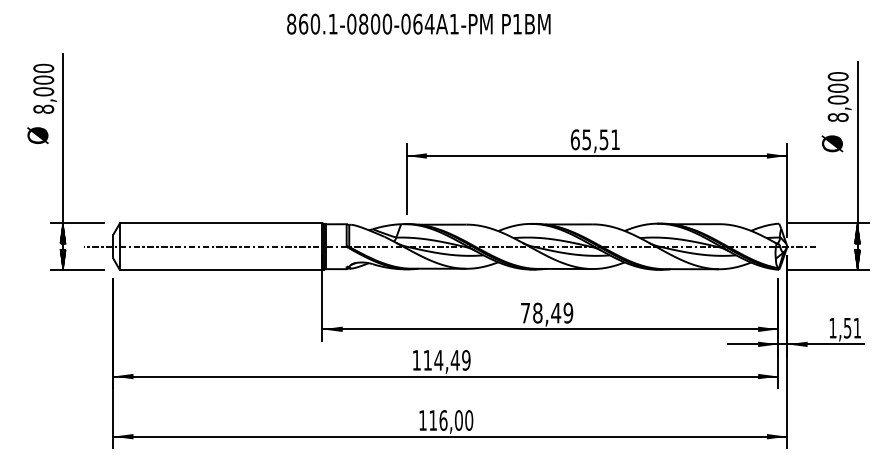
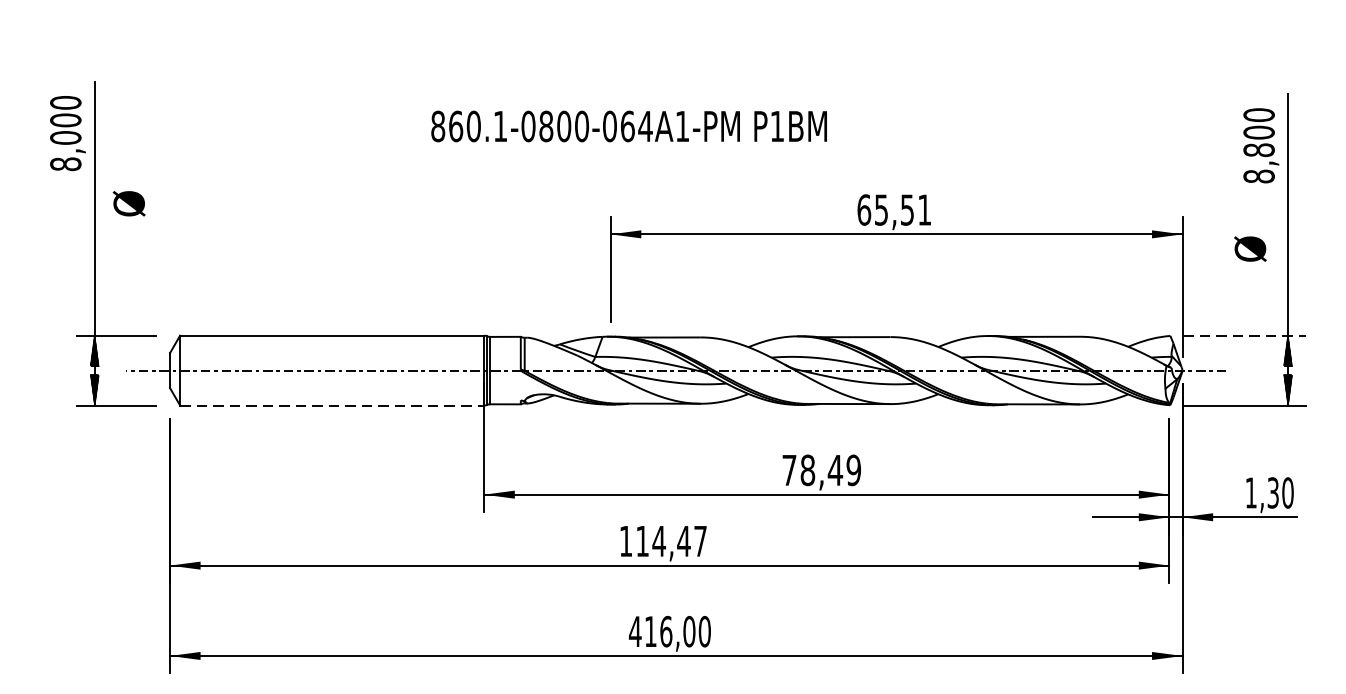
text: (418, 23) -> (628, 125), moved
text: (838, 99) -> (1259, 149), 8,000 -> 8,800
text: (37, 135) -> (128, 203), moved
text: (832, 143) -> (1250, 248), moved
line: (828, 223) -> (1244, 335), solid -> dashed
line: (221, 269) -> (332, 404), solid -> dashed
text: (852, 327) -> (1280, 491), 1,51 -> 1,30
text: (466, 360) -> (700, 541), 114,49 -> 114,47
text: (422, 420) -> (634, 631), 116,00 -> 416,00

